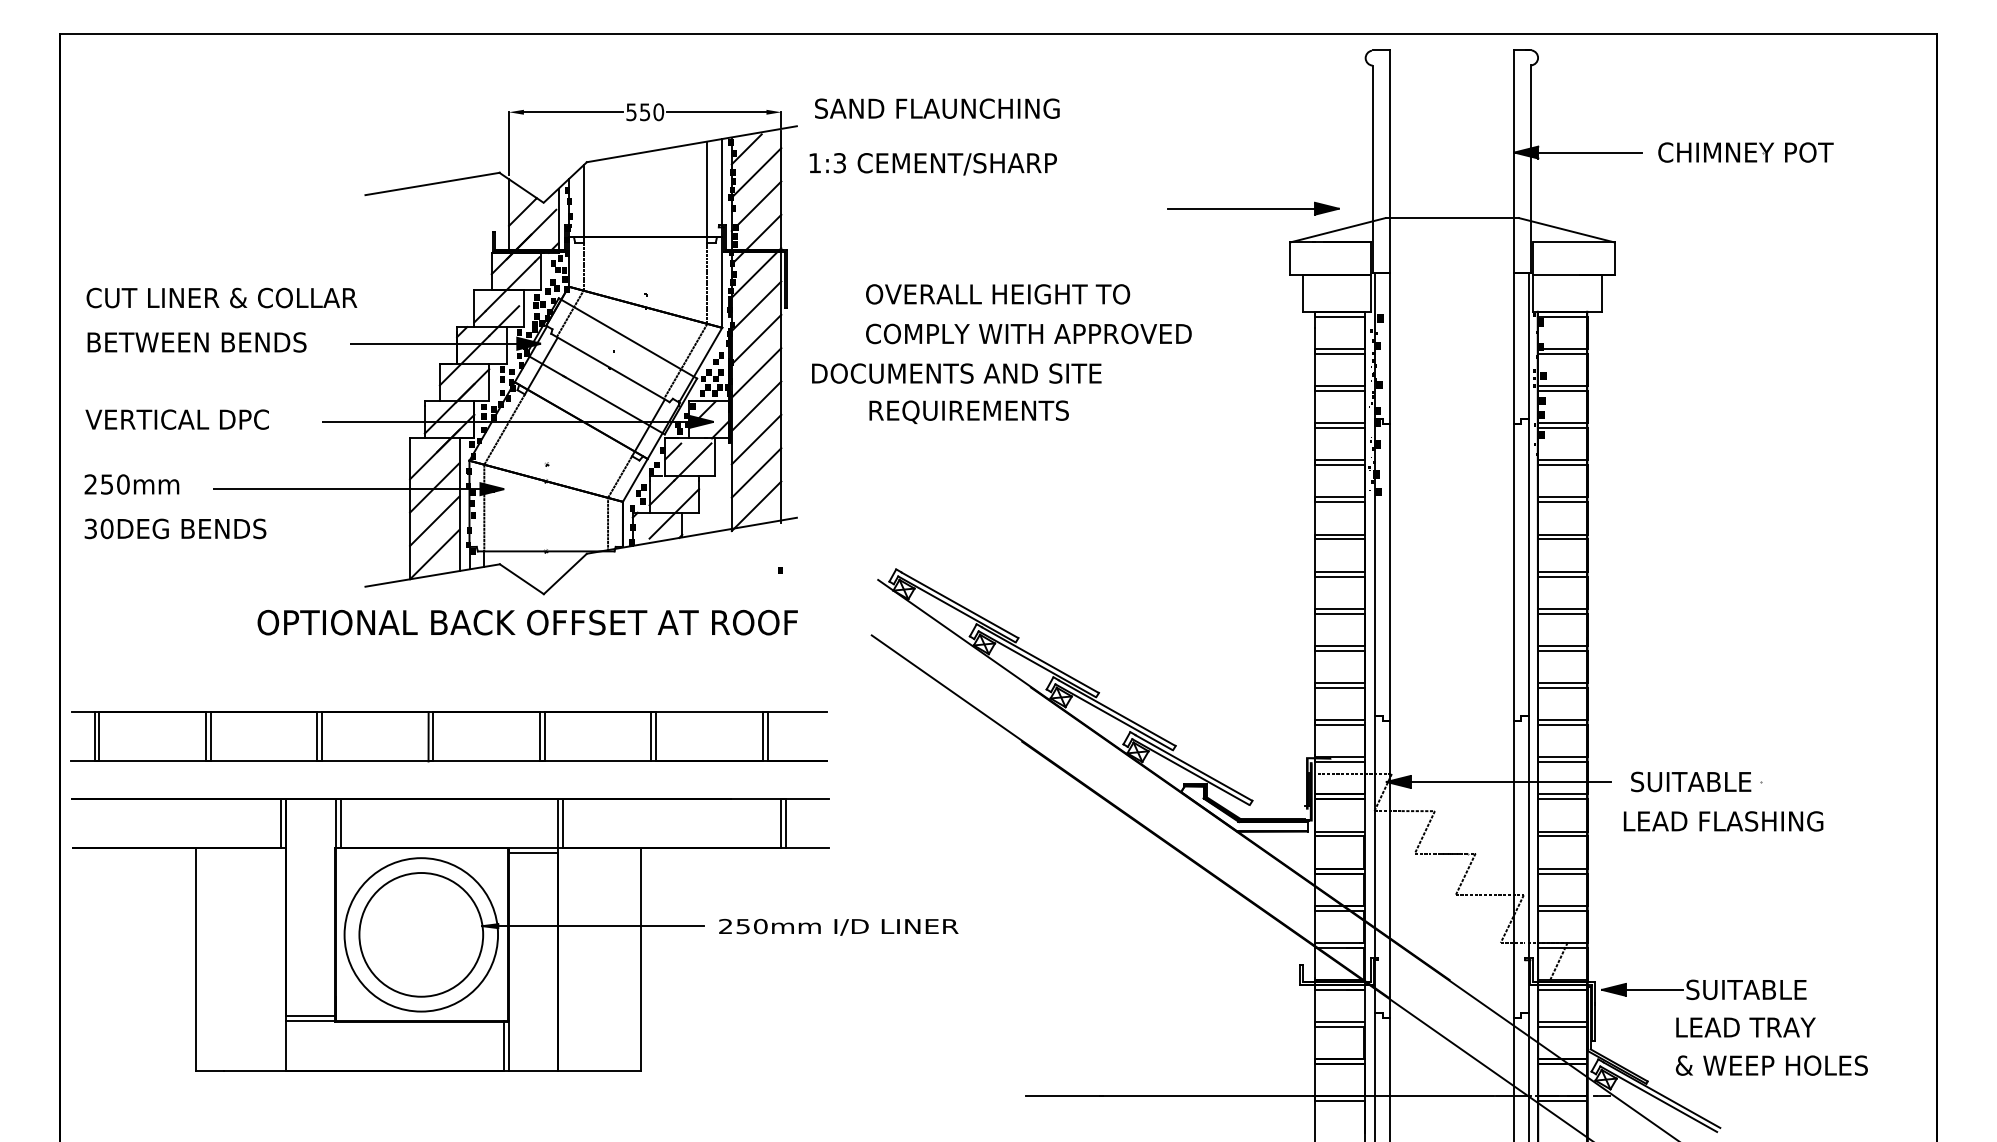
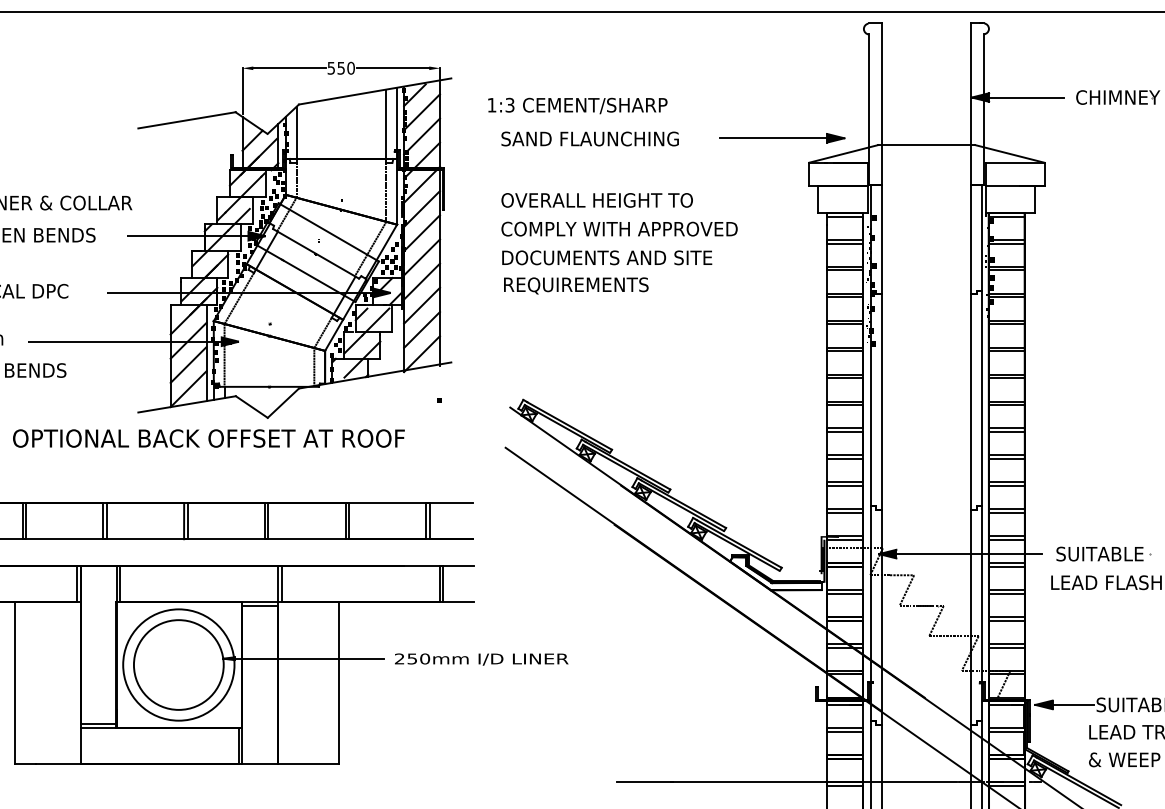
text: (937, 108) -> (590, 138), moved
text: (932, 164) -> (577, 106), moved
text: (956, 373) -> (606, 257), moved
text: (527, 622) -> (208, 438), moved

